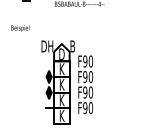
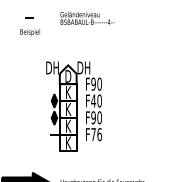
text: (19, 28) -> (29, 32), moved
text: (76, 46) -> (84, 67), B -> DH
text: (85, 76) -> (93, 100), F90 -> F40
text: (88, 107) -> (96, 134), F90 -> F76

